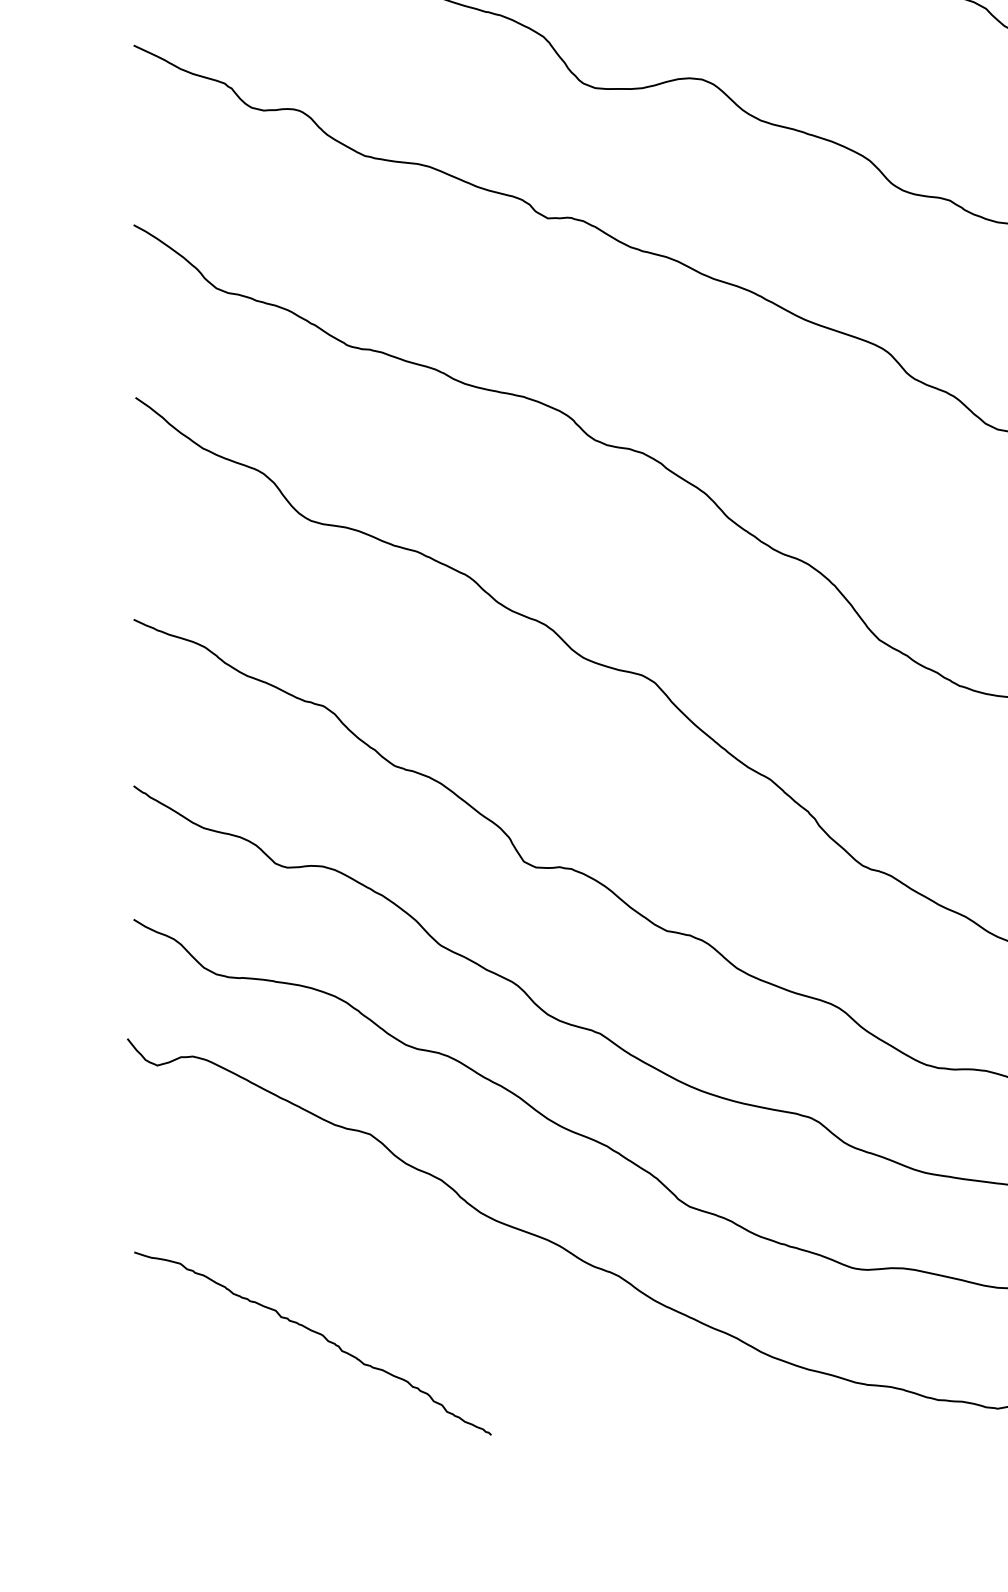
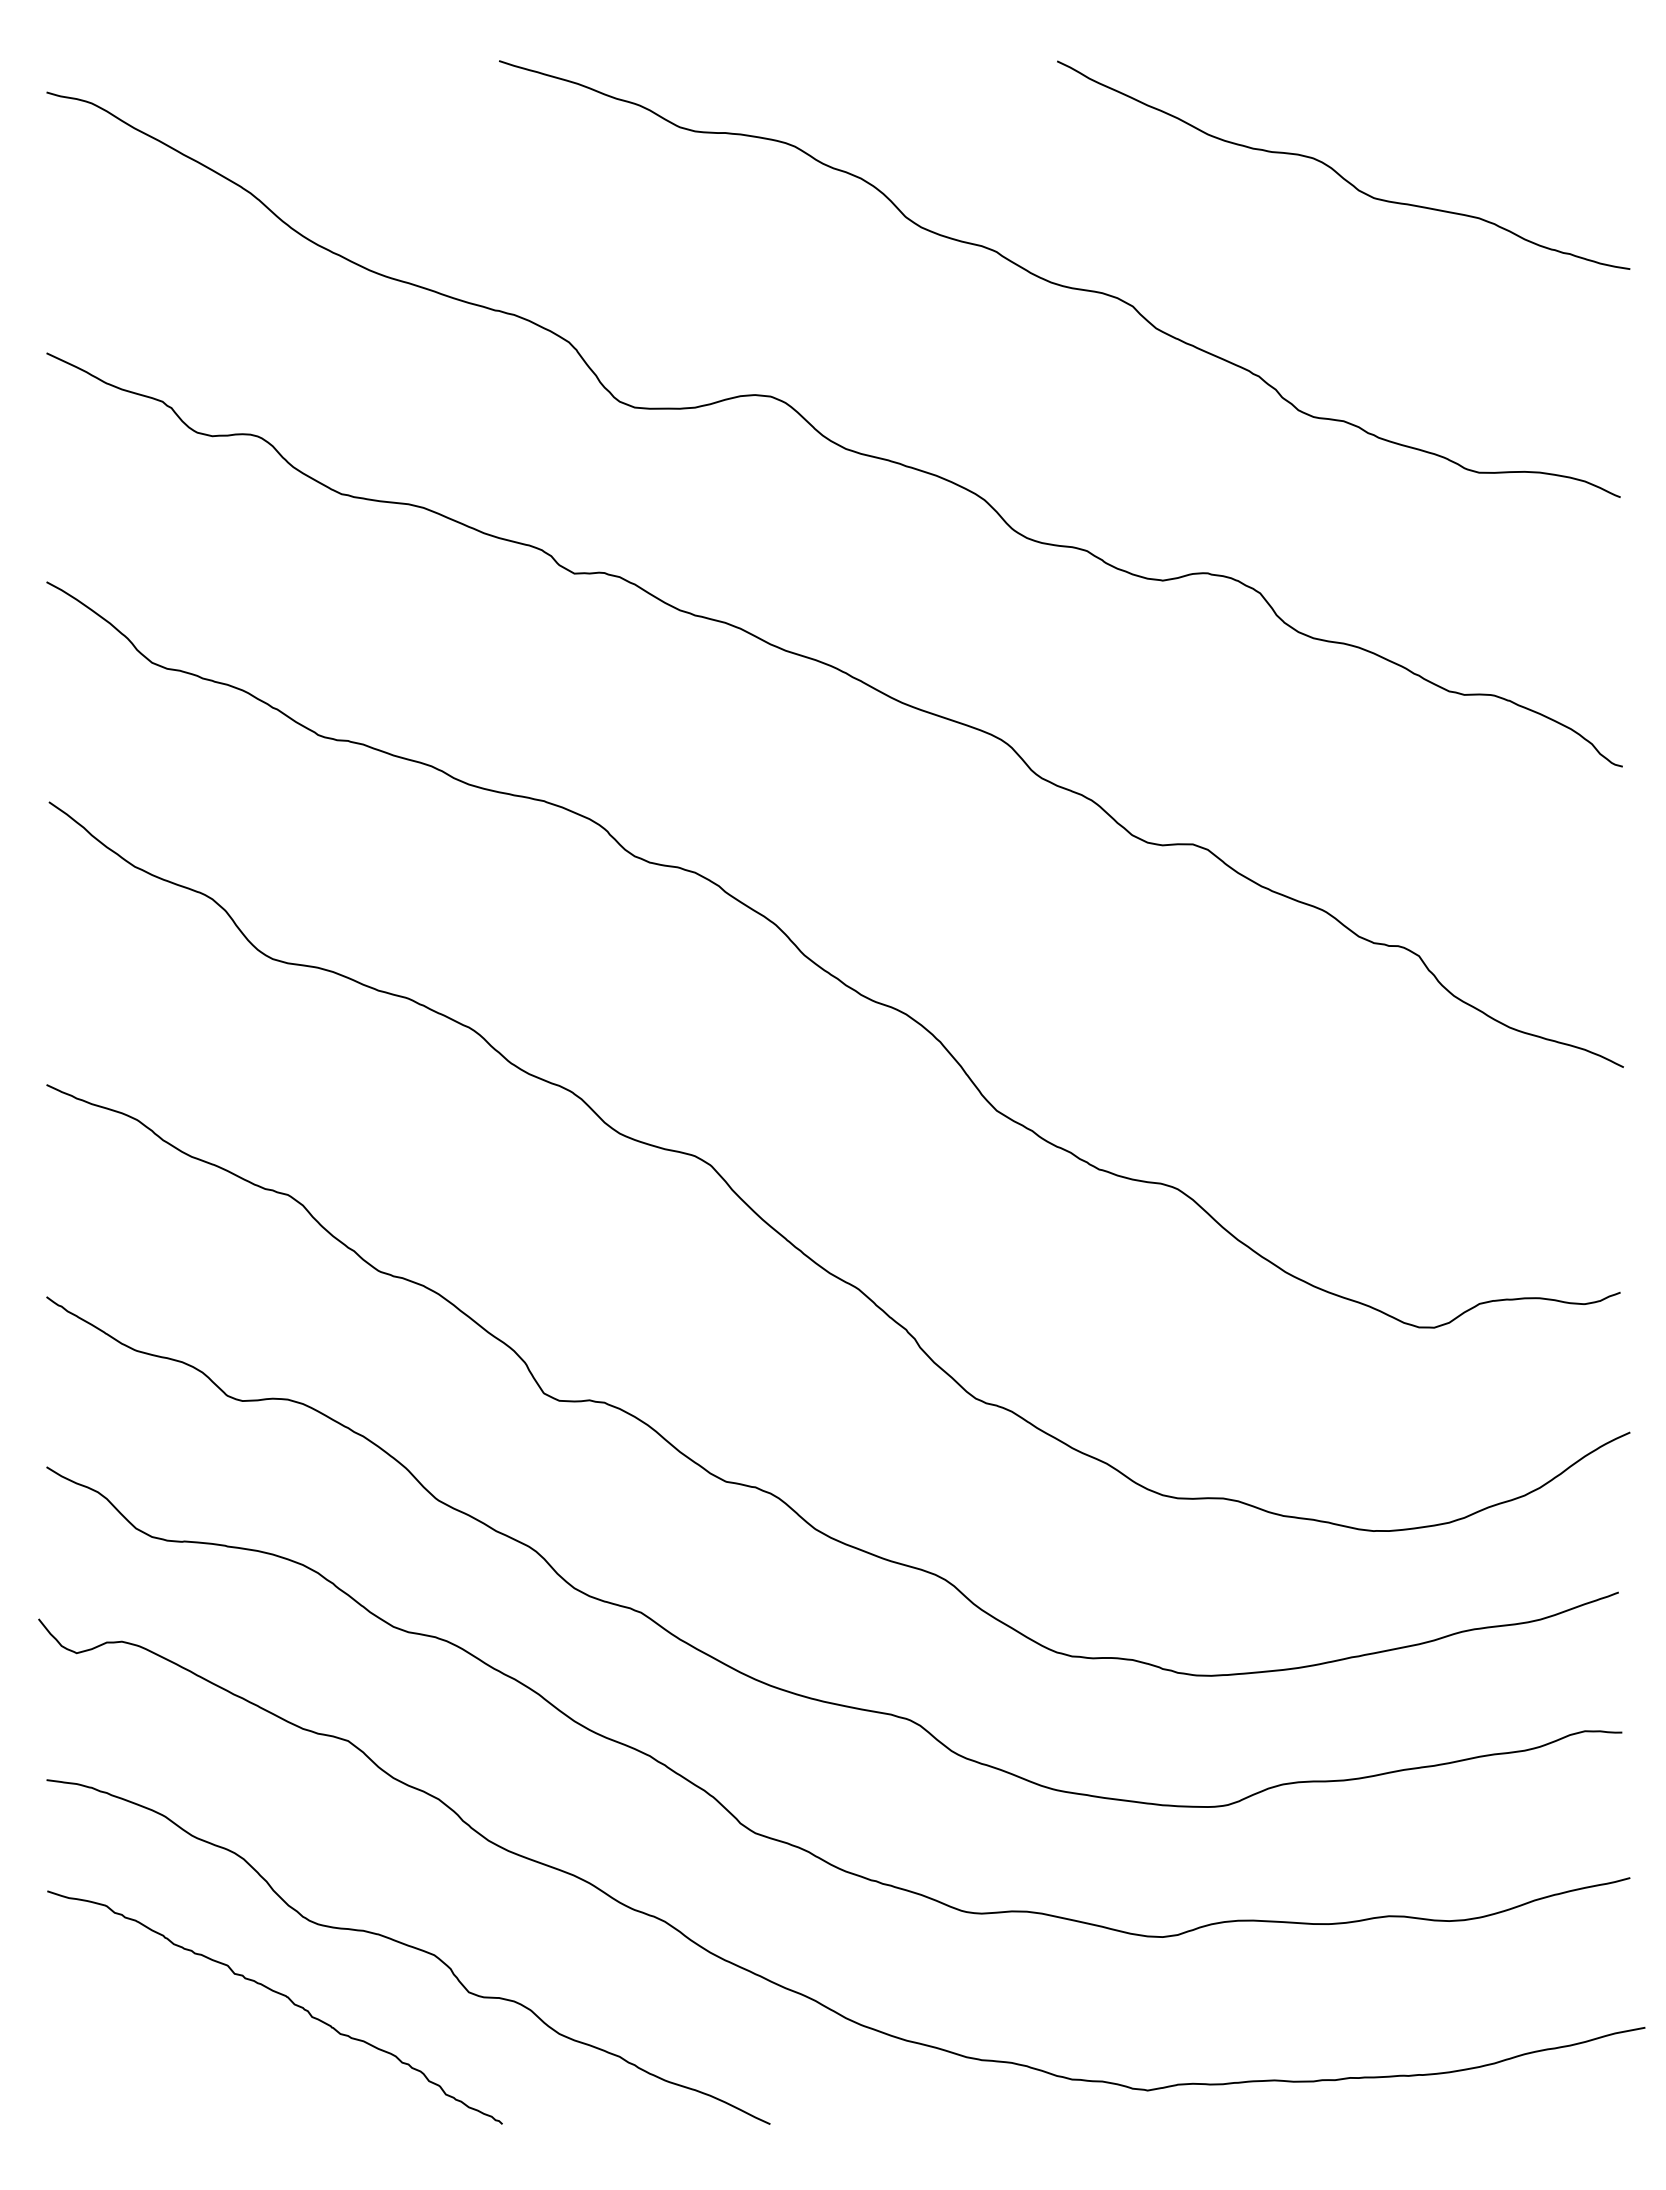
curve: (419, 1296) -> (410, 1947), added

